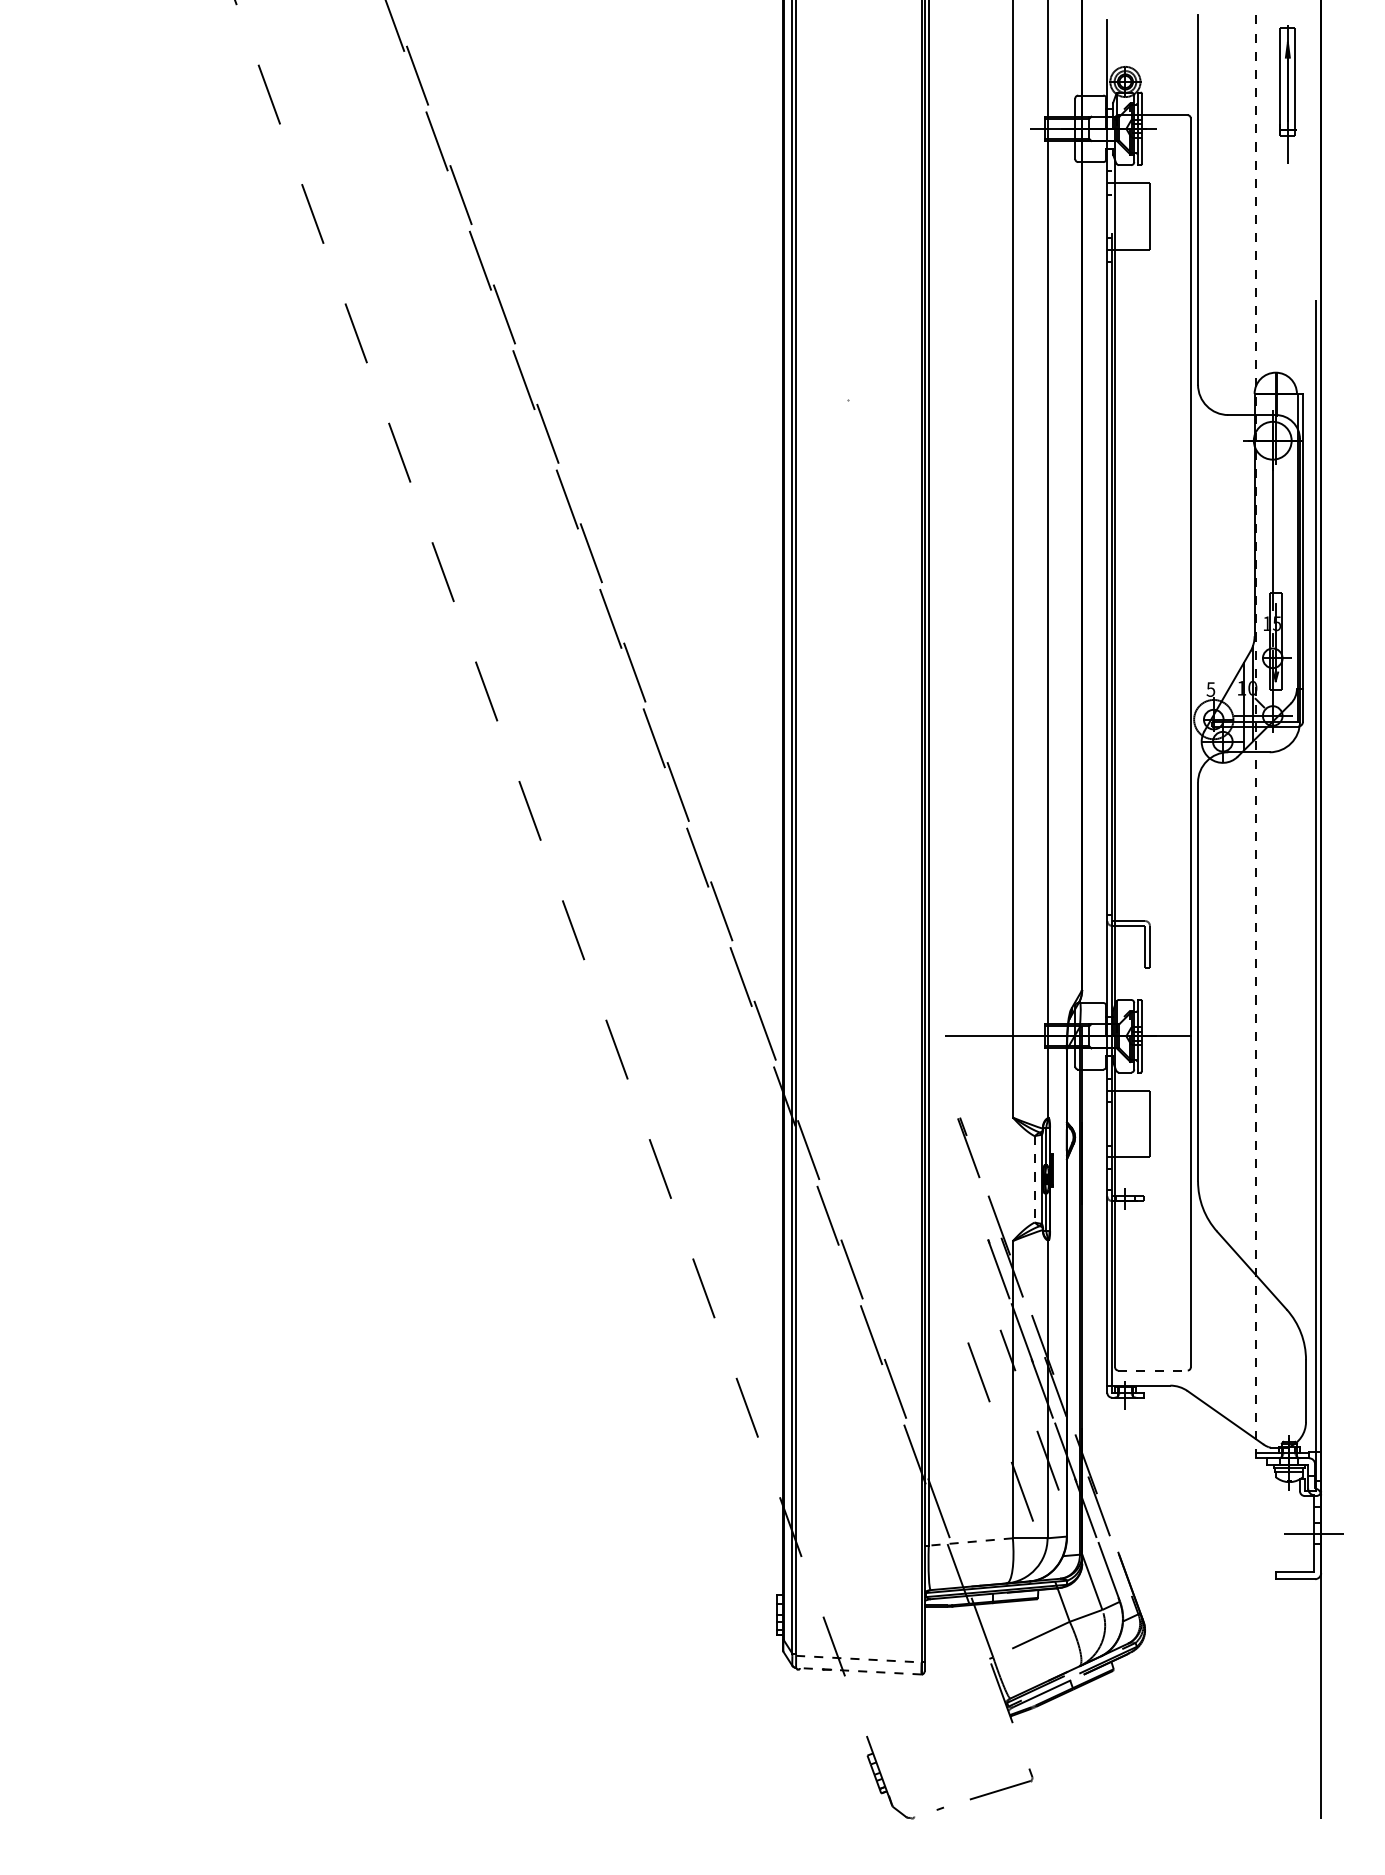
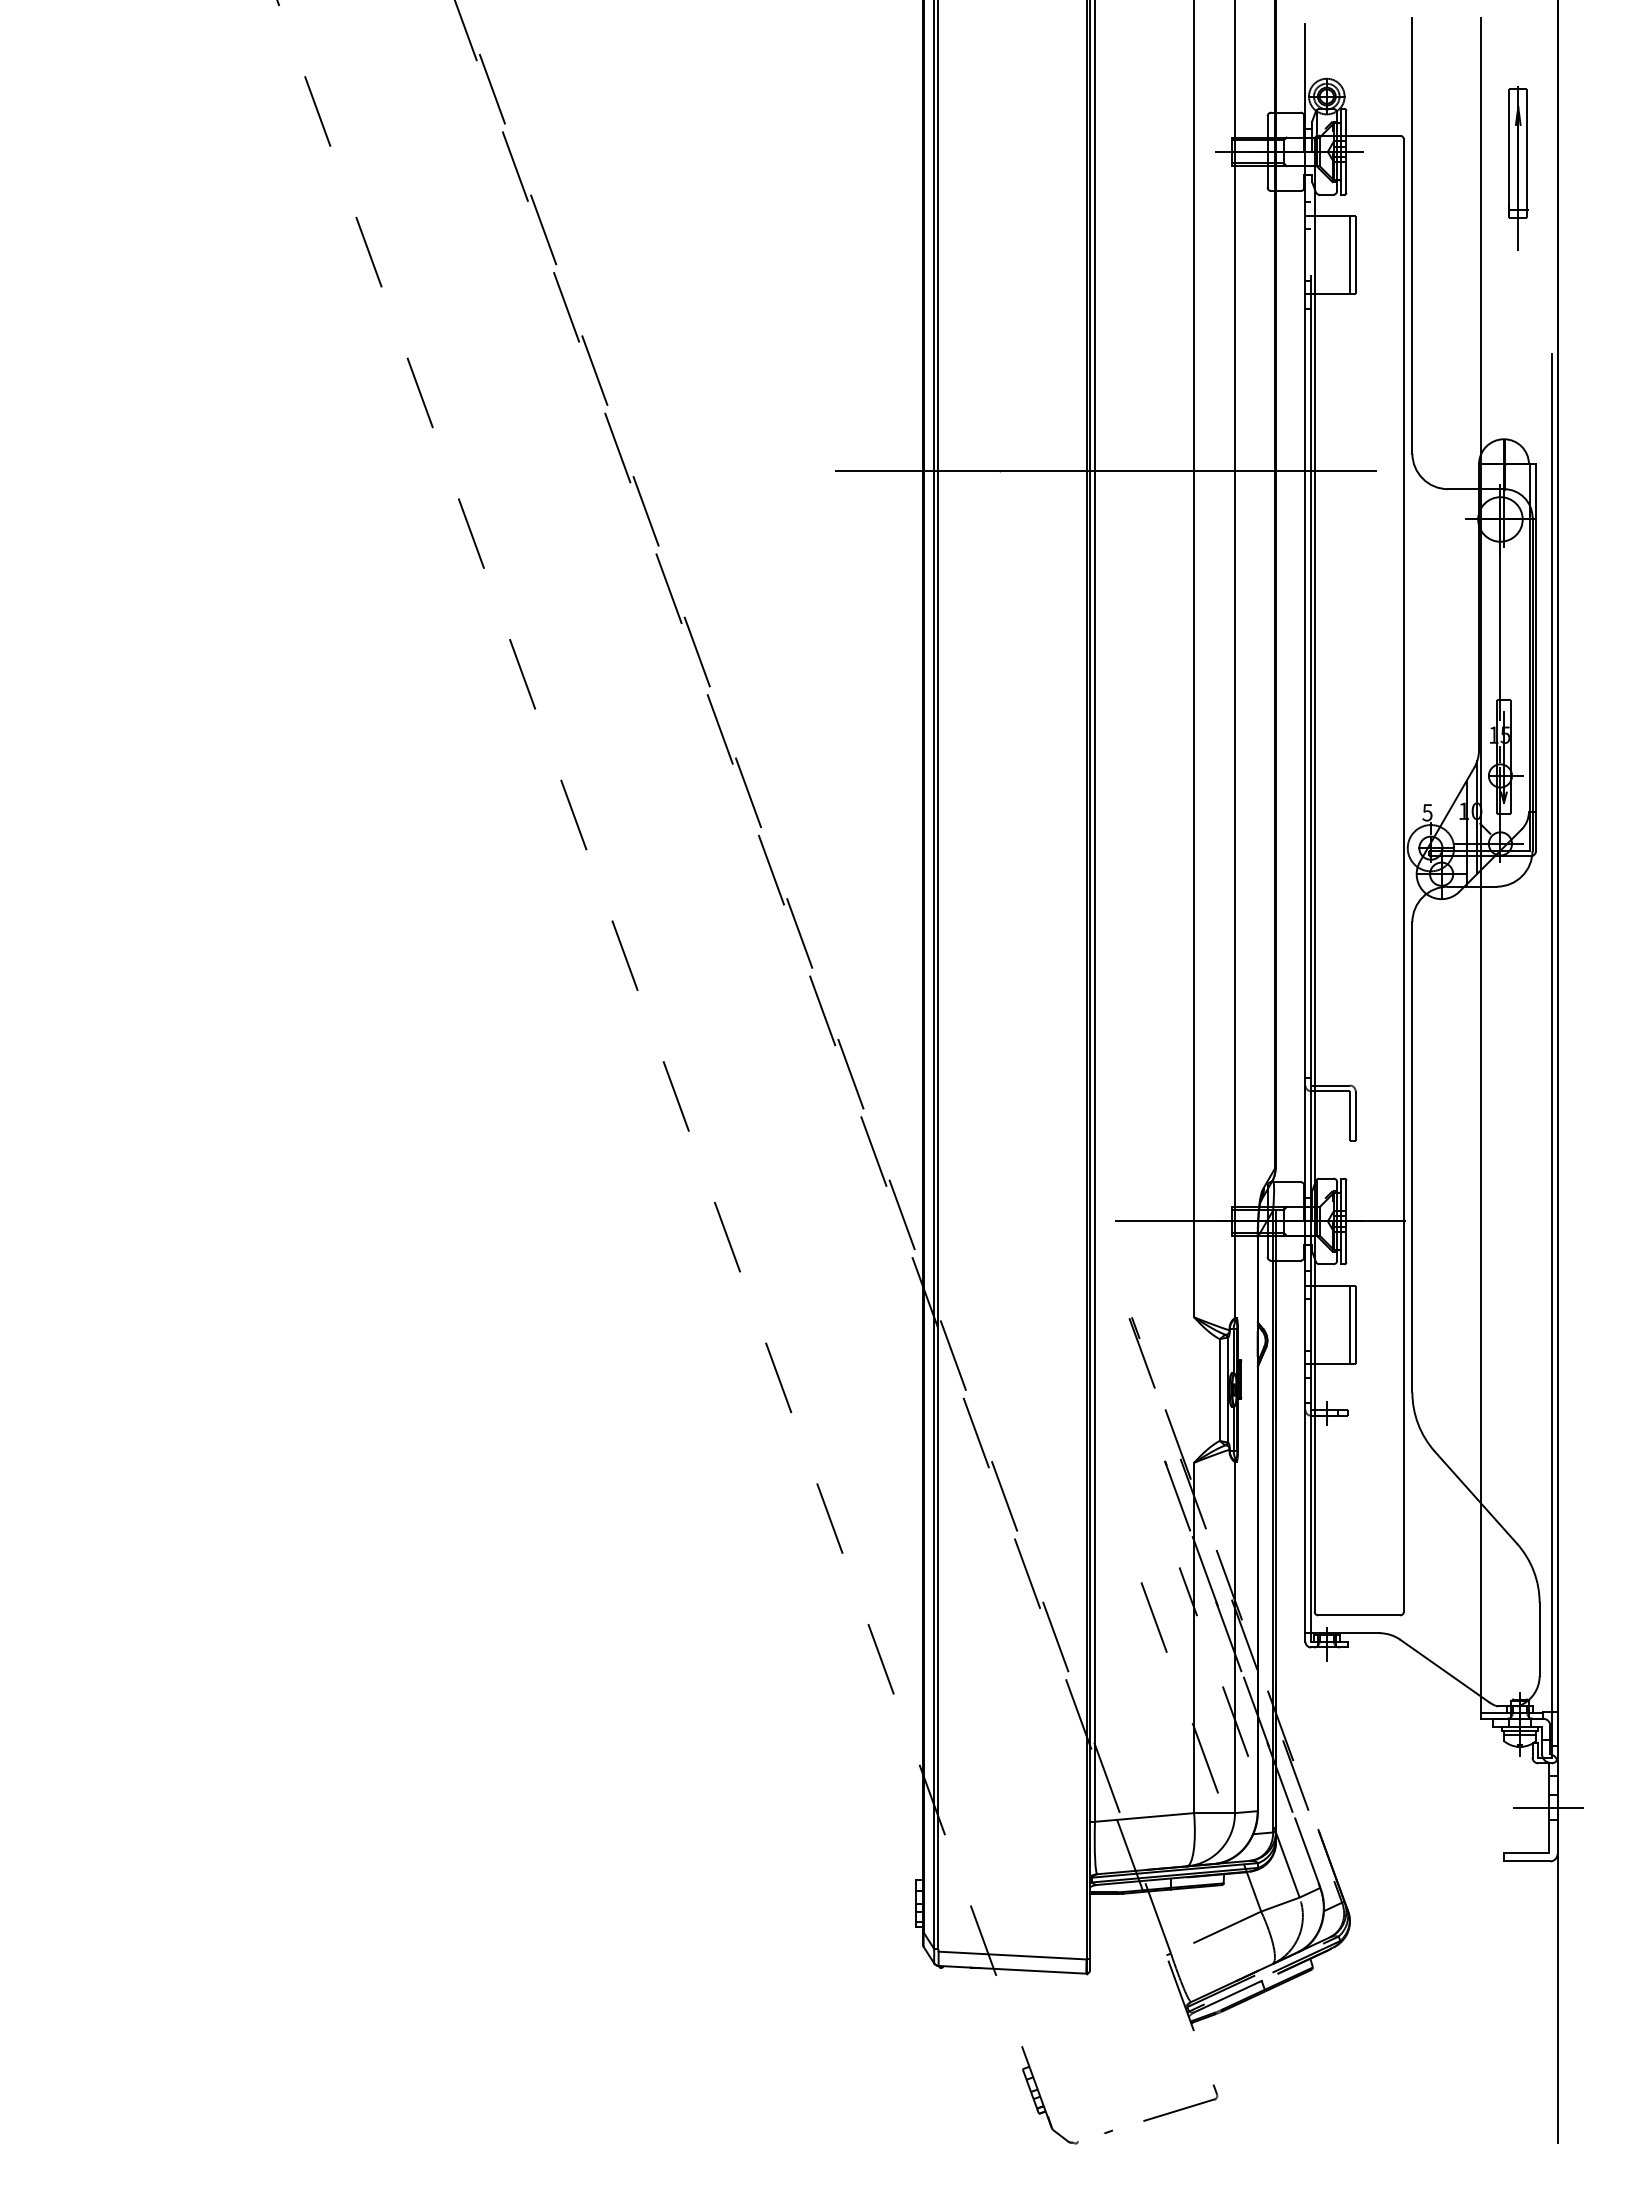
part: (1288, 94) -> (1518, 168), moved
line: (1144, 216) -> (1349, 255), added
line: (938, 399) -> (1106, 470), added
line: (1255, 736) -> (1480, 867), dashed -> solid
line: (1144, 1123) -> (1349, 1324), added
line: (1034, 1179) -> (1219, 1390), dashed -> solid
line: (1153, 1370) -> (1359, 1615), dashed -> solid
line: (970, 1541) -> (1144, 1817), dashed -> solid
line: (859, 1659) -> (1013, 1955), dashed -> solid
line: (858, 1670) -> (1012, 1969), dashed -> solid

